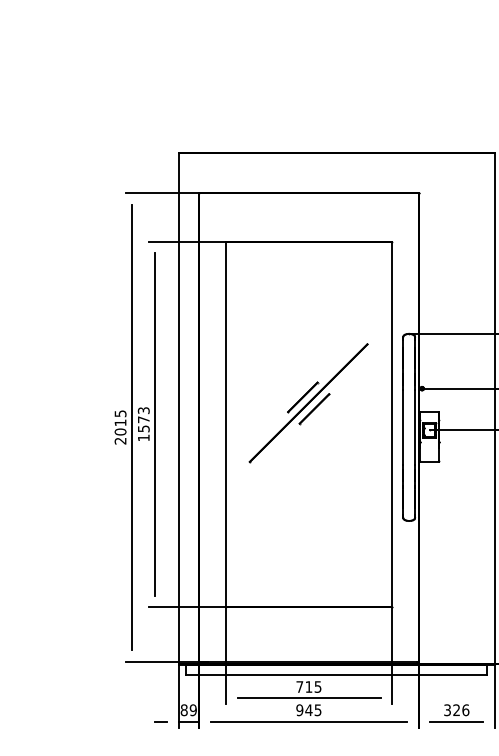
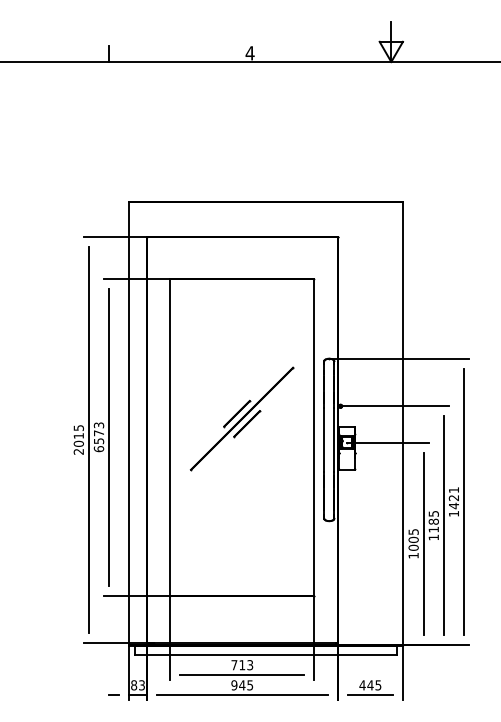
text: (143, 438) -> (98, 449), 1573 -> 6573
text: (318, 686) -> (250, 664), 715 -> 713
text: (193, 710) -> (142, 685), 89 -> 83
text: (456, 710) -> (370, 685), 326 -> 445

